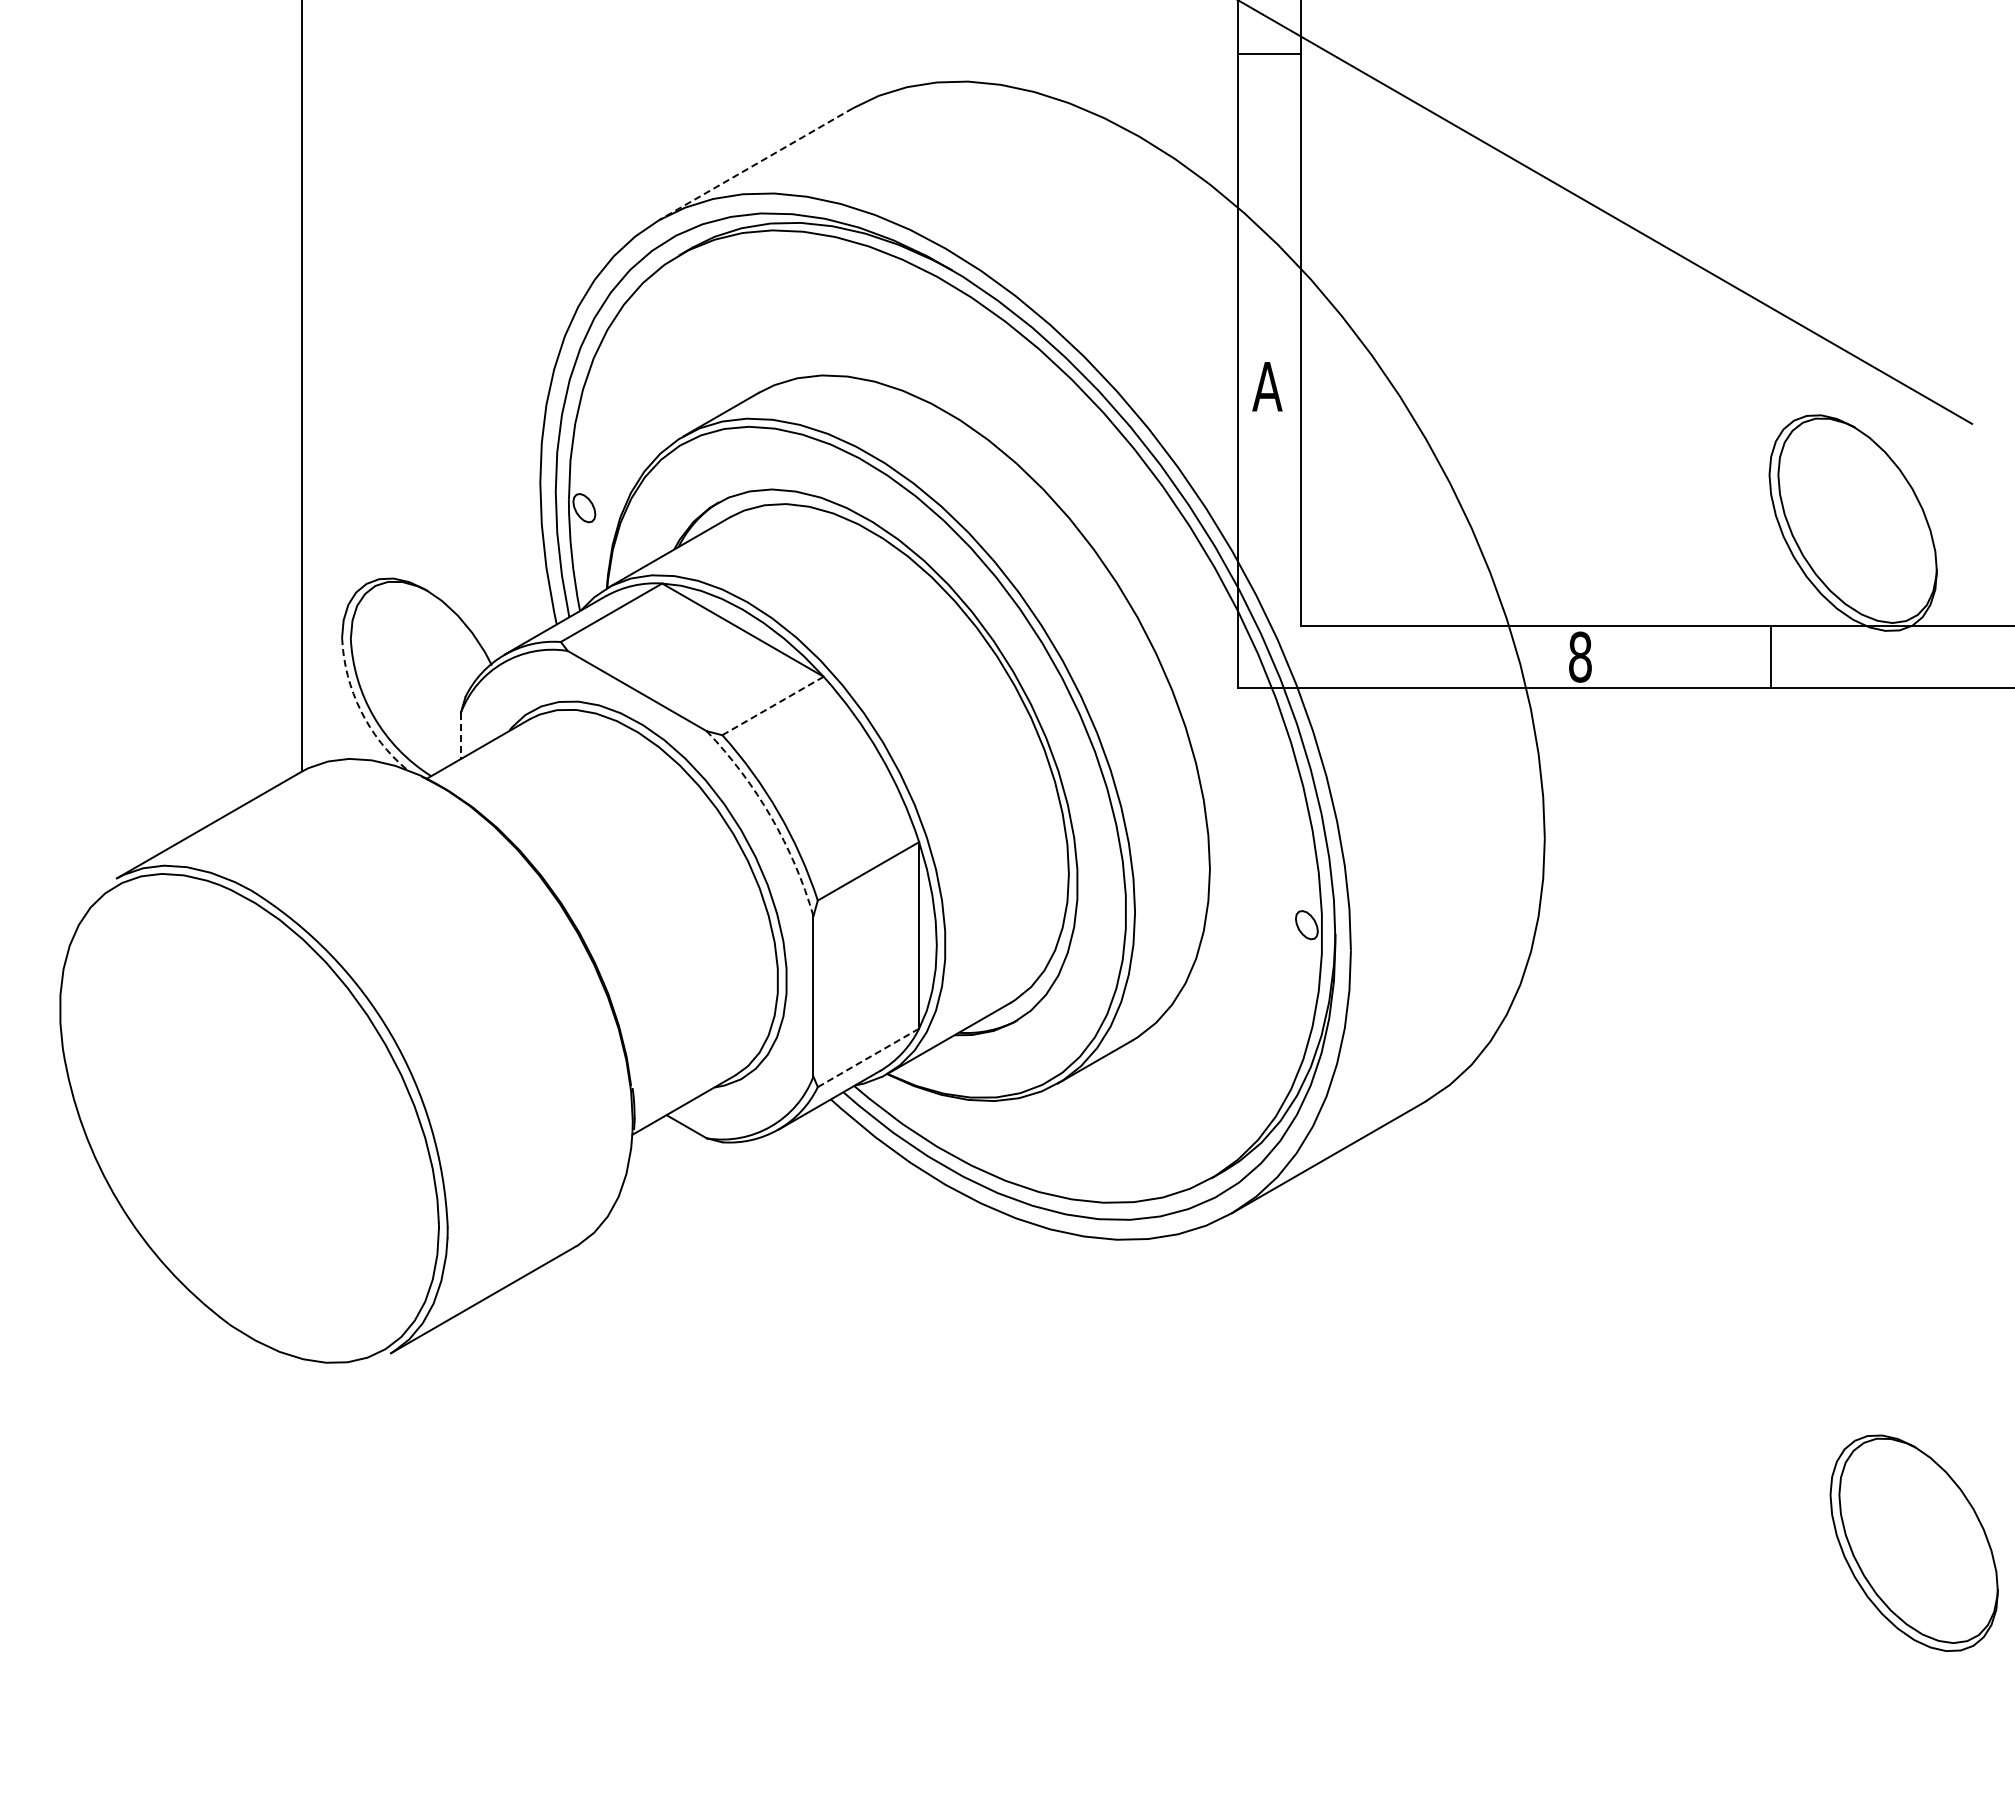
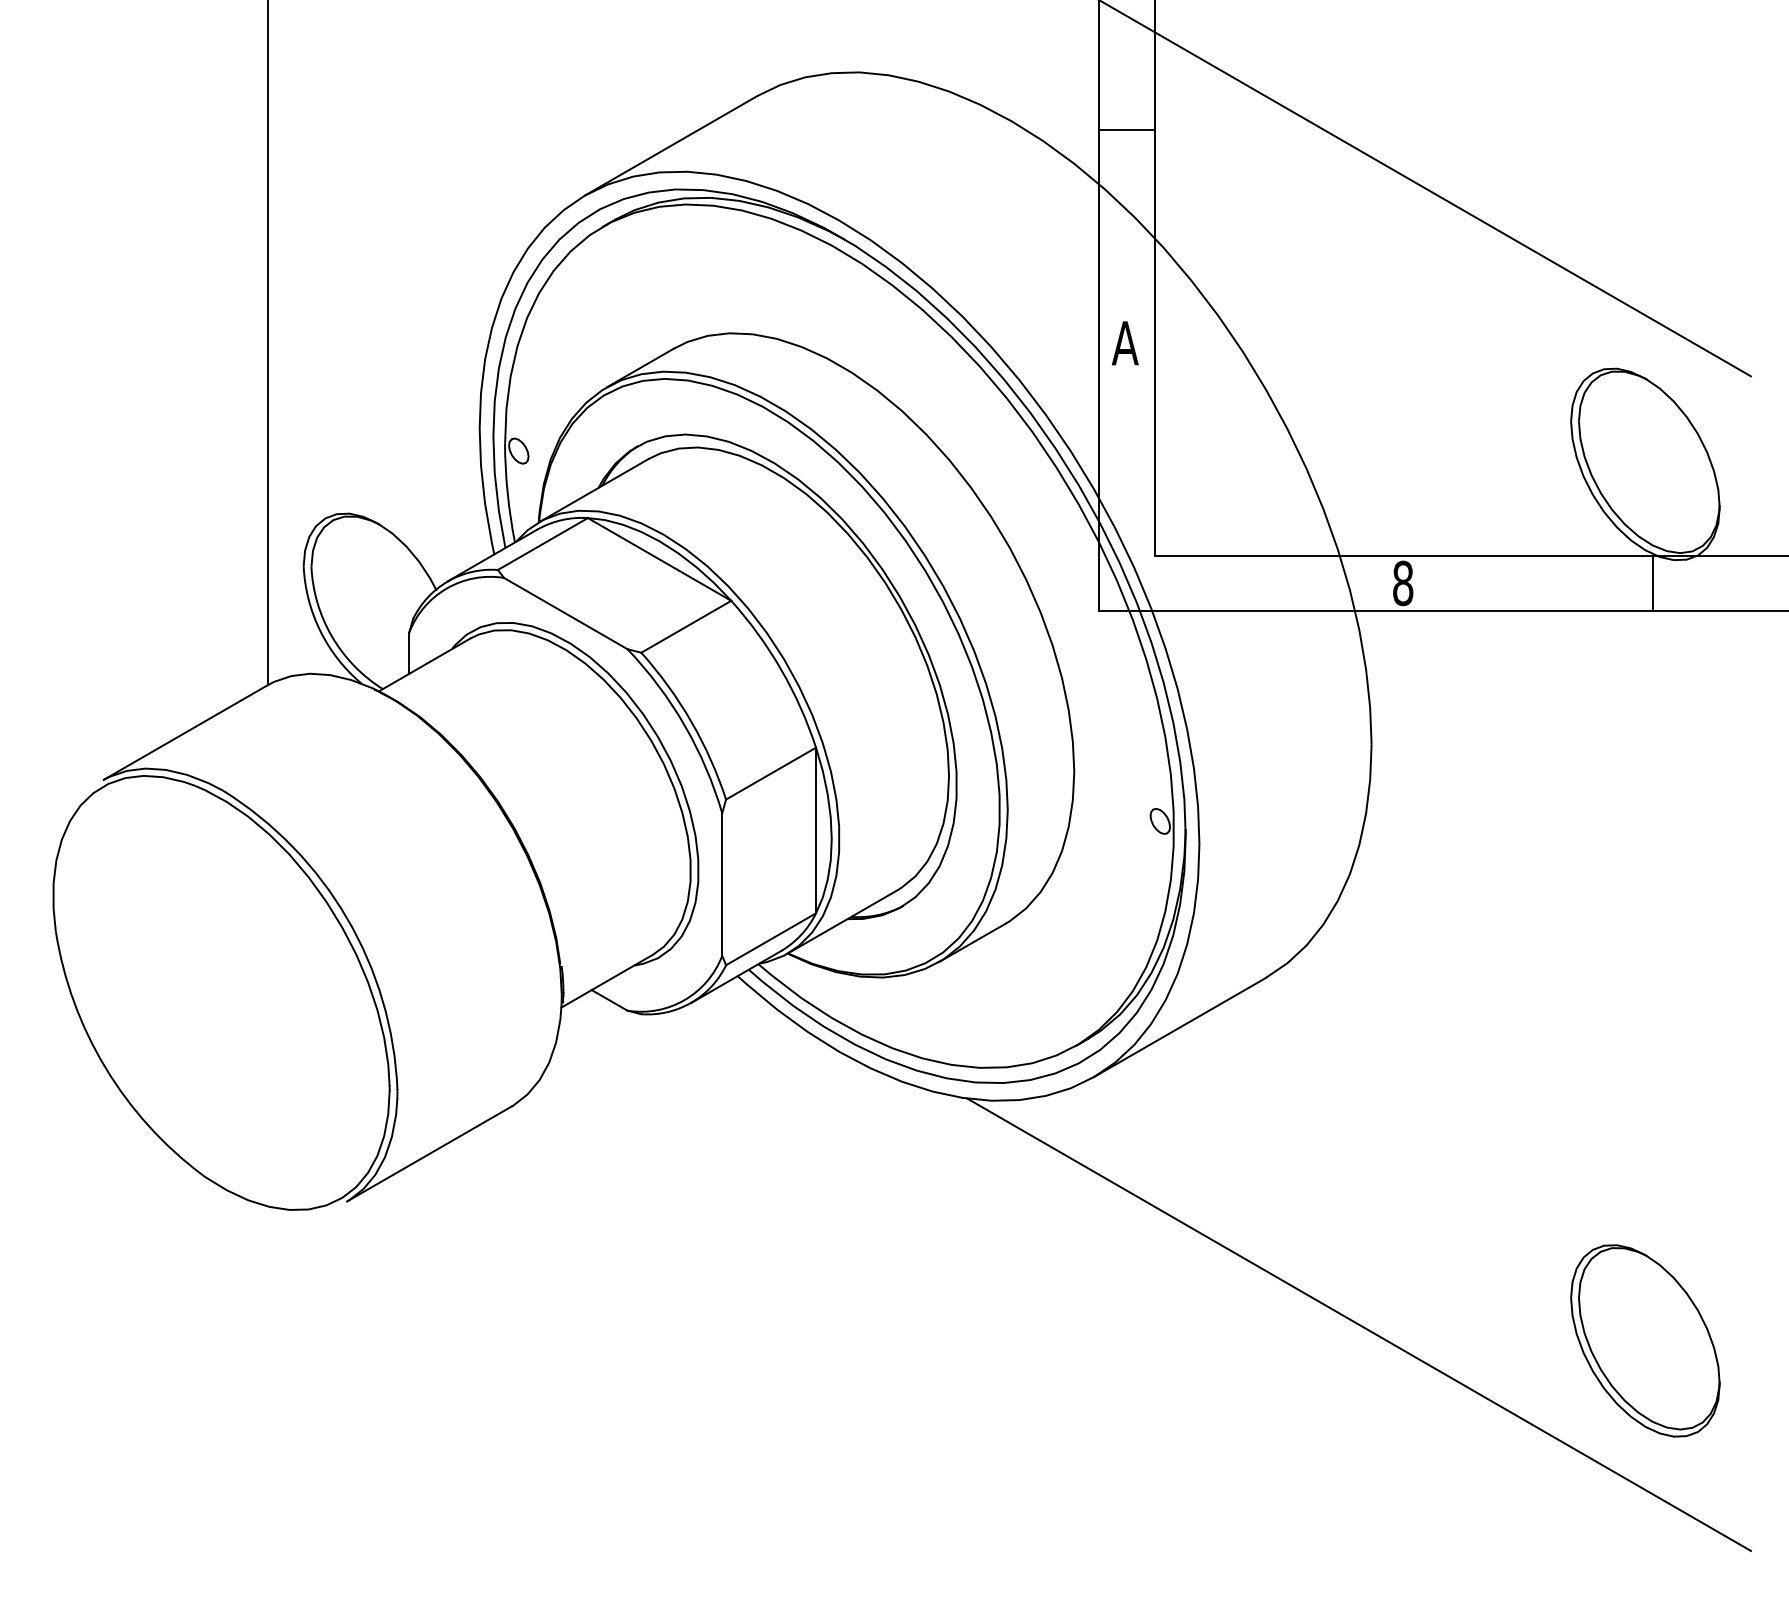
line: (1269, 54) -> (1127, 130), moved
line: (756, 164) -> (671, 146), dashed -> solid
line: (1771, 656) -> (1652, 582), moved
line: (772, 706) -> (685, 627), dashed -> solid
arc: (360, 710) -> (320, 630), dashed -> solid
line: (460, 736) -> (408, 653), dashed -> solid
arc: (771, 817) -> (684, 725), dashed -> solid
line: (868, 1058) -> (771, 939), dashed -> solid
line: (1530, 1491) -> (1358, 1324), added
part: (1913, 1542) -> (1644, 1340), moved

